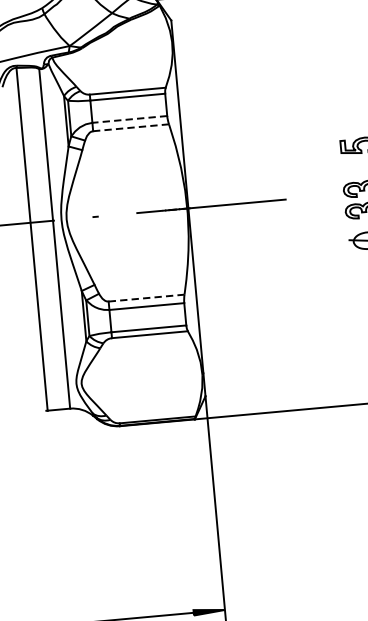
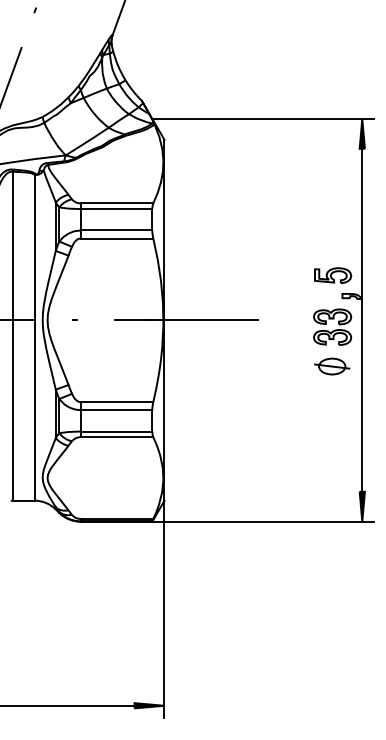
line: (129, 119) -> (116, 230), dashed -> solid
line: (130, 127) -> (116, 238), dashed -> solid
line: (147, 298) -> (117, 402), dashed -> solid

